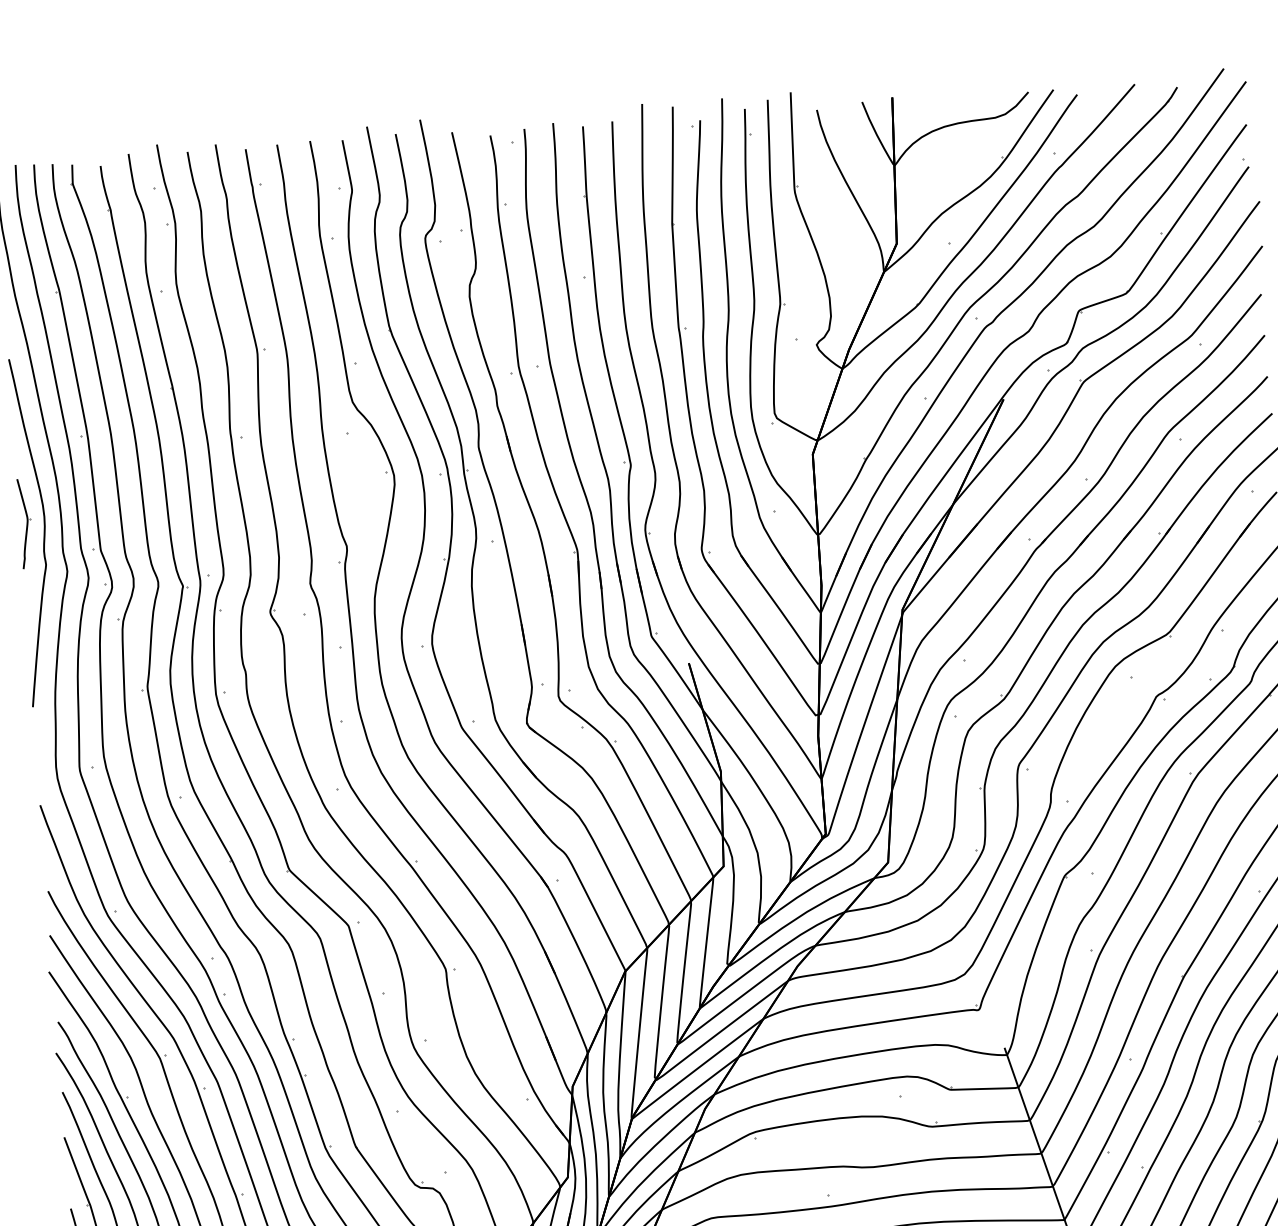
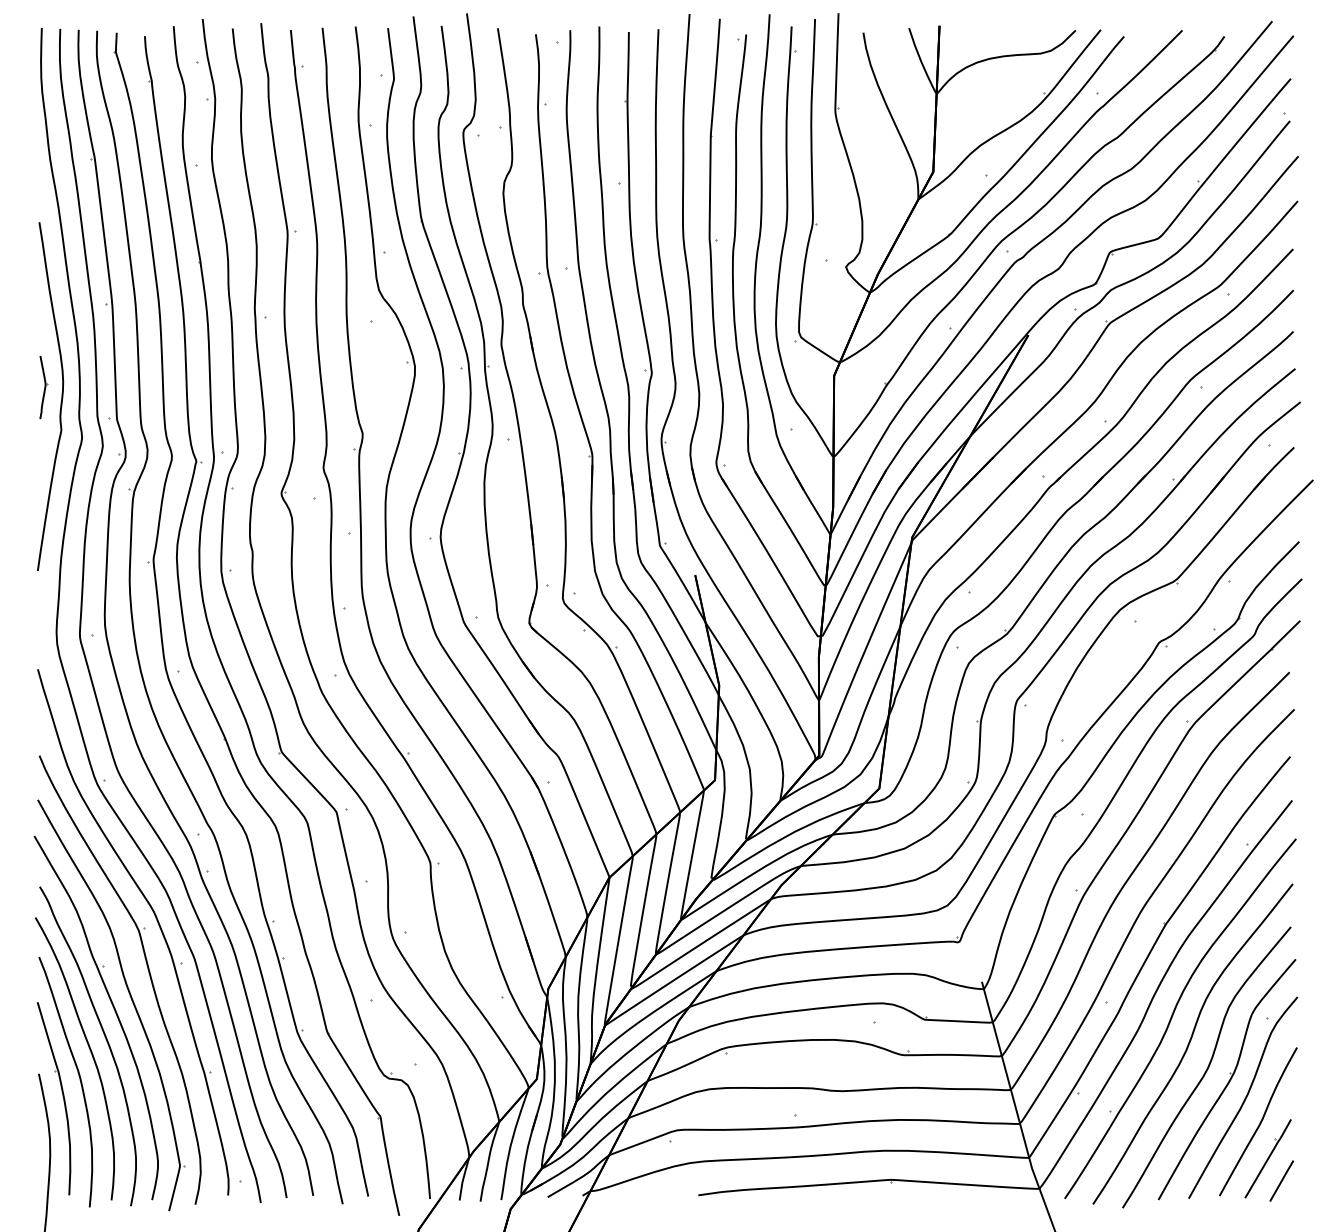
part: (25, 523) -> (43, 387), size x0.7

